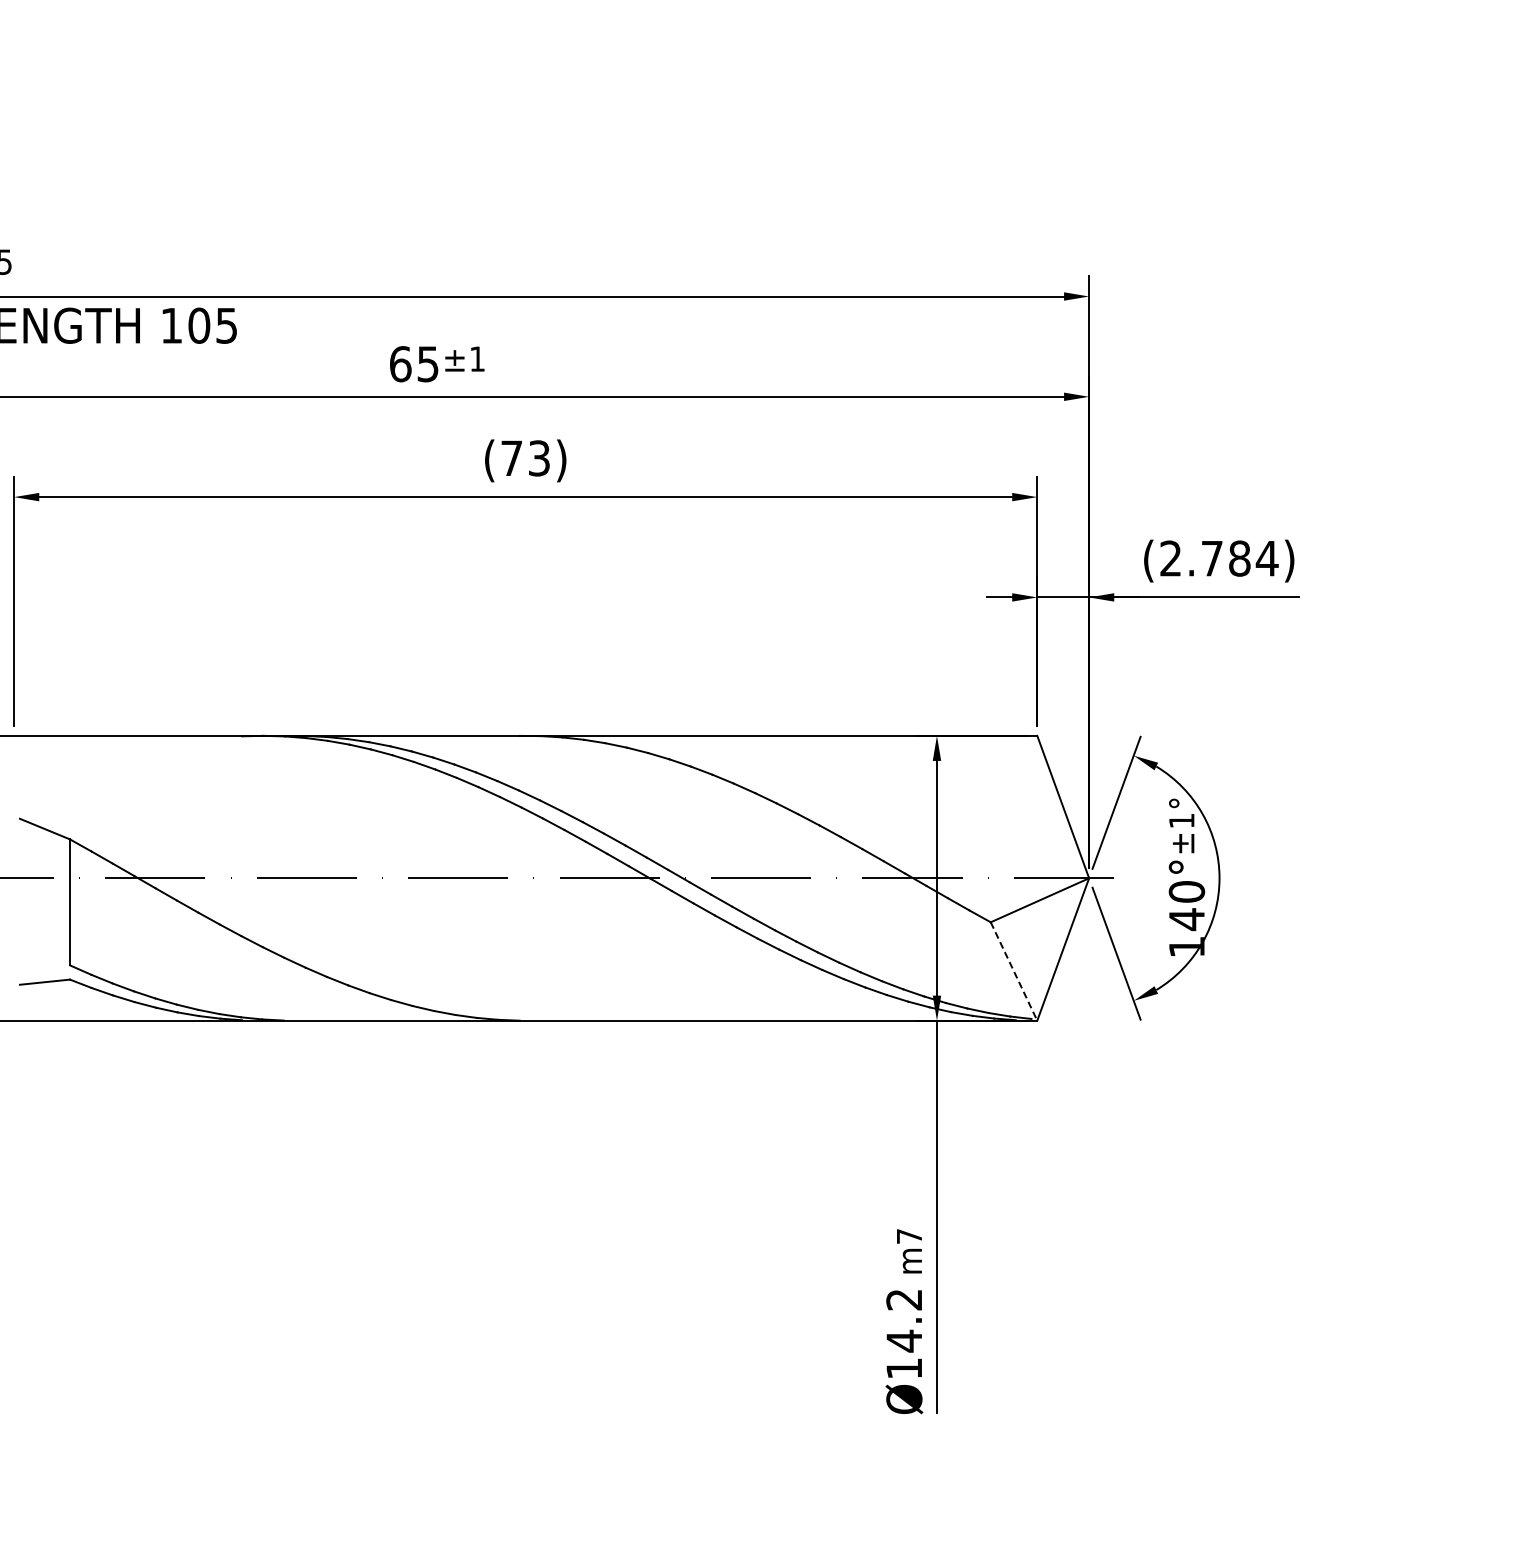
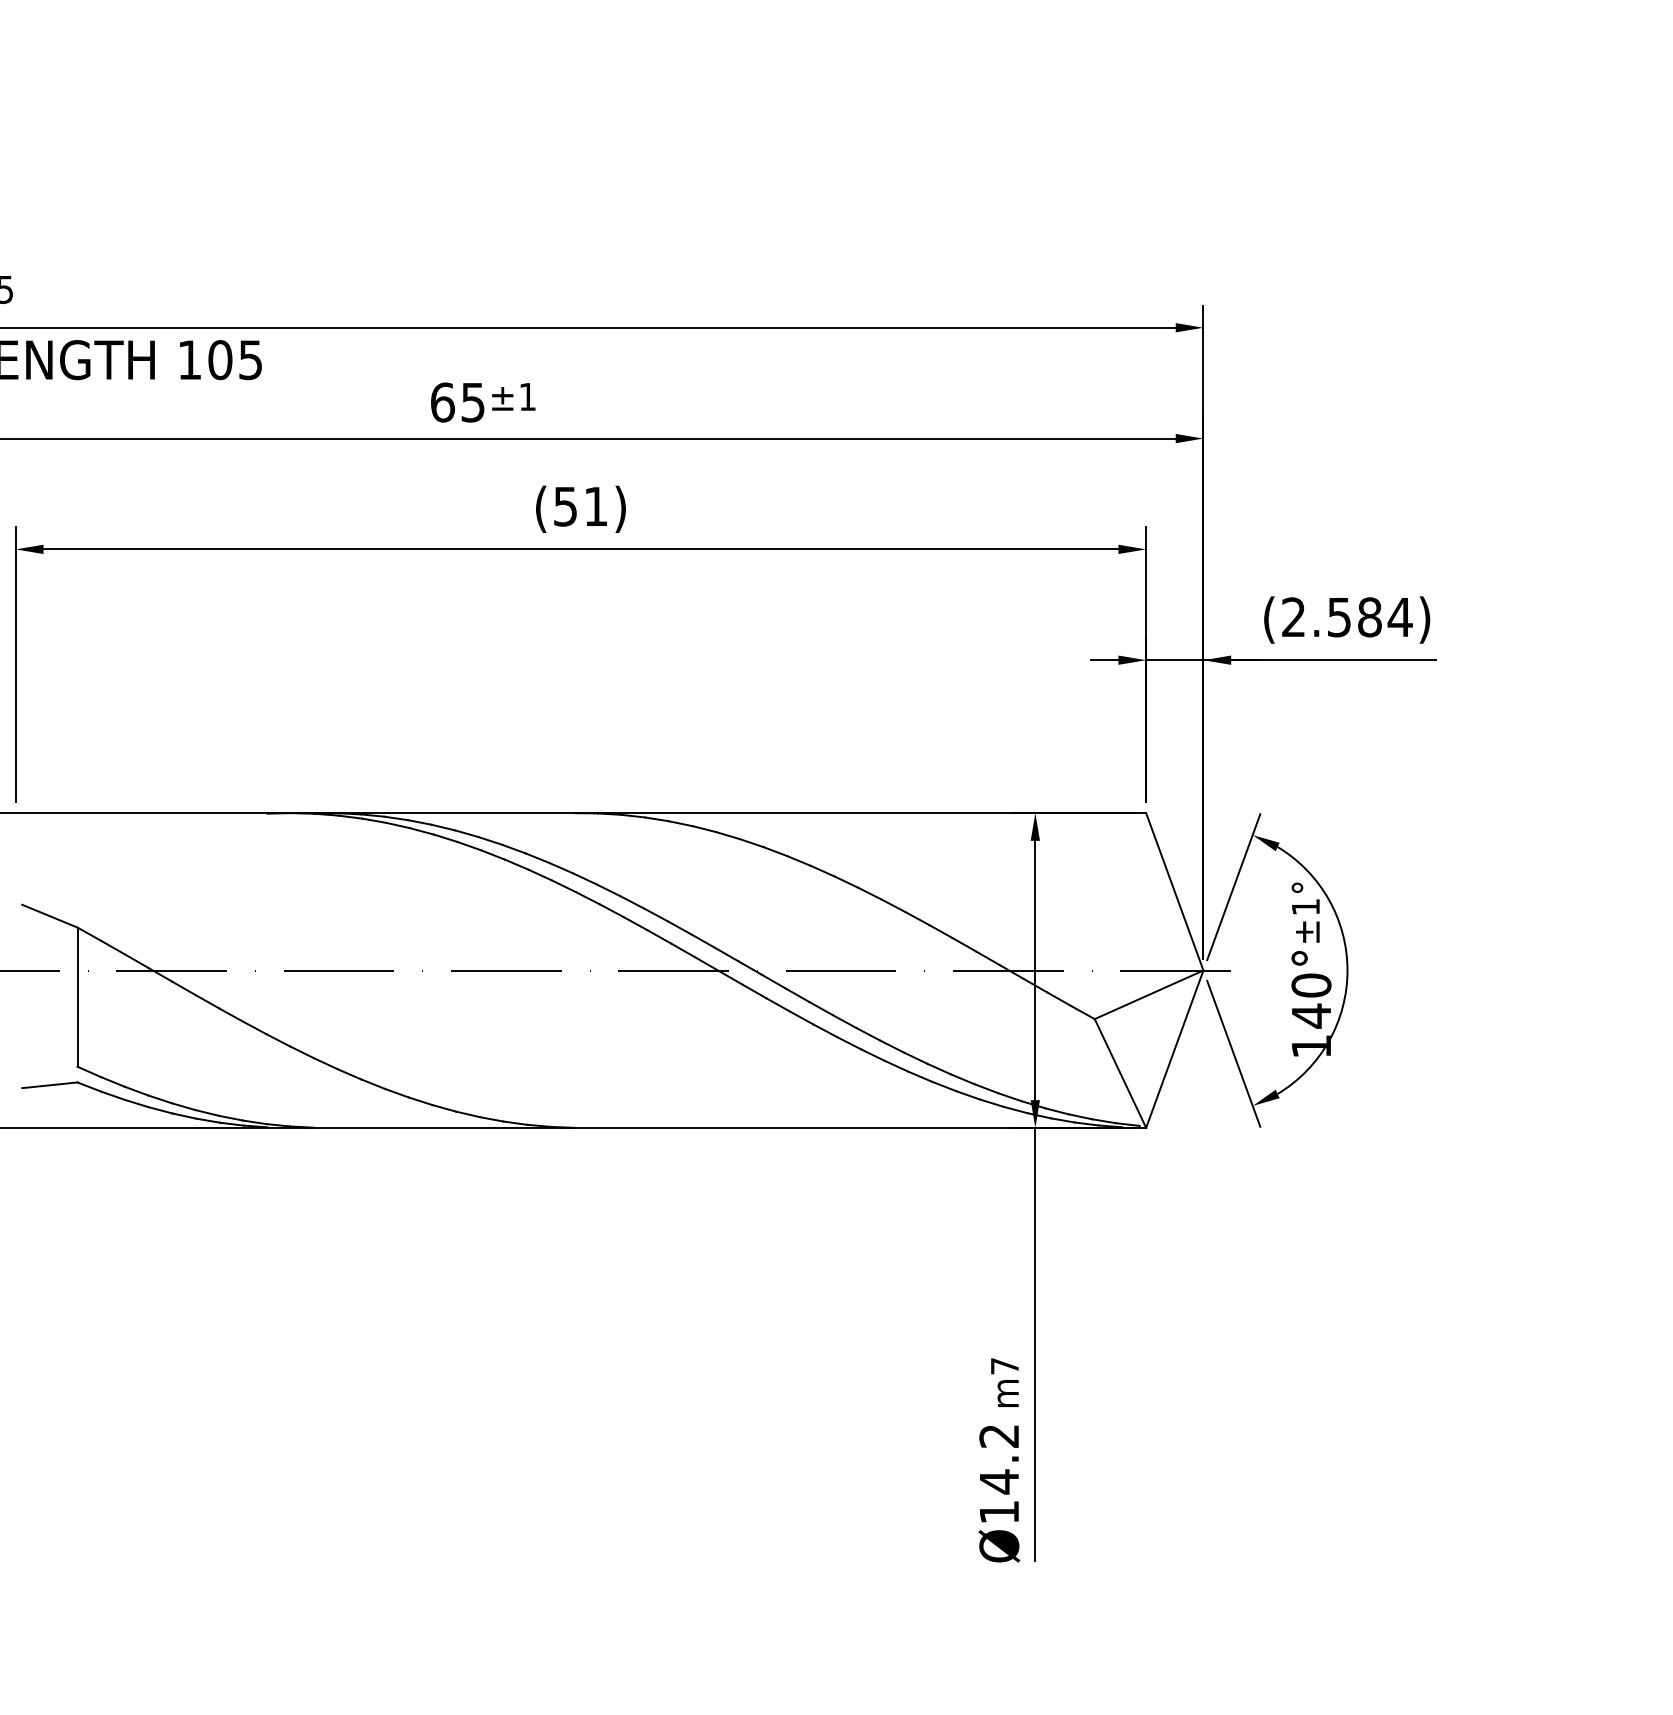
text: (525, 458) -> (580, 506), (73) -> (51)
text: (1212, 558) -> (1339, 617), (2.784) -> (2.584)
line: (1014, 971) -> (1120, 1073), dashed -> solid

